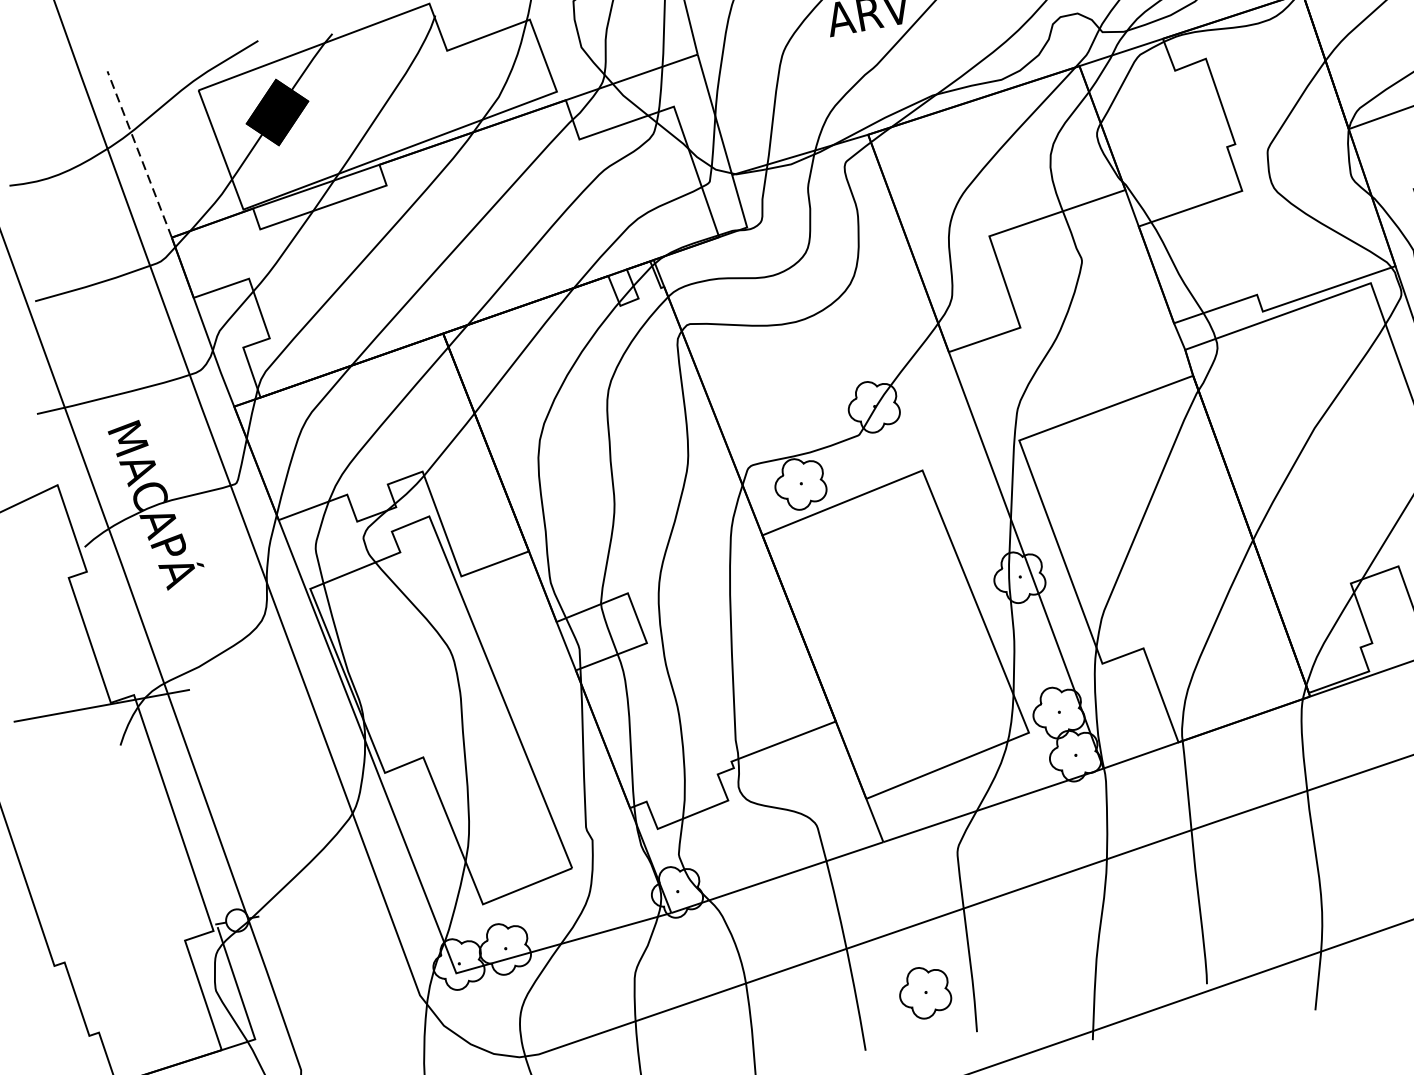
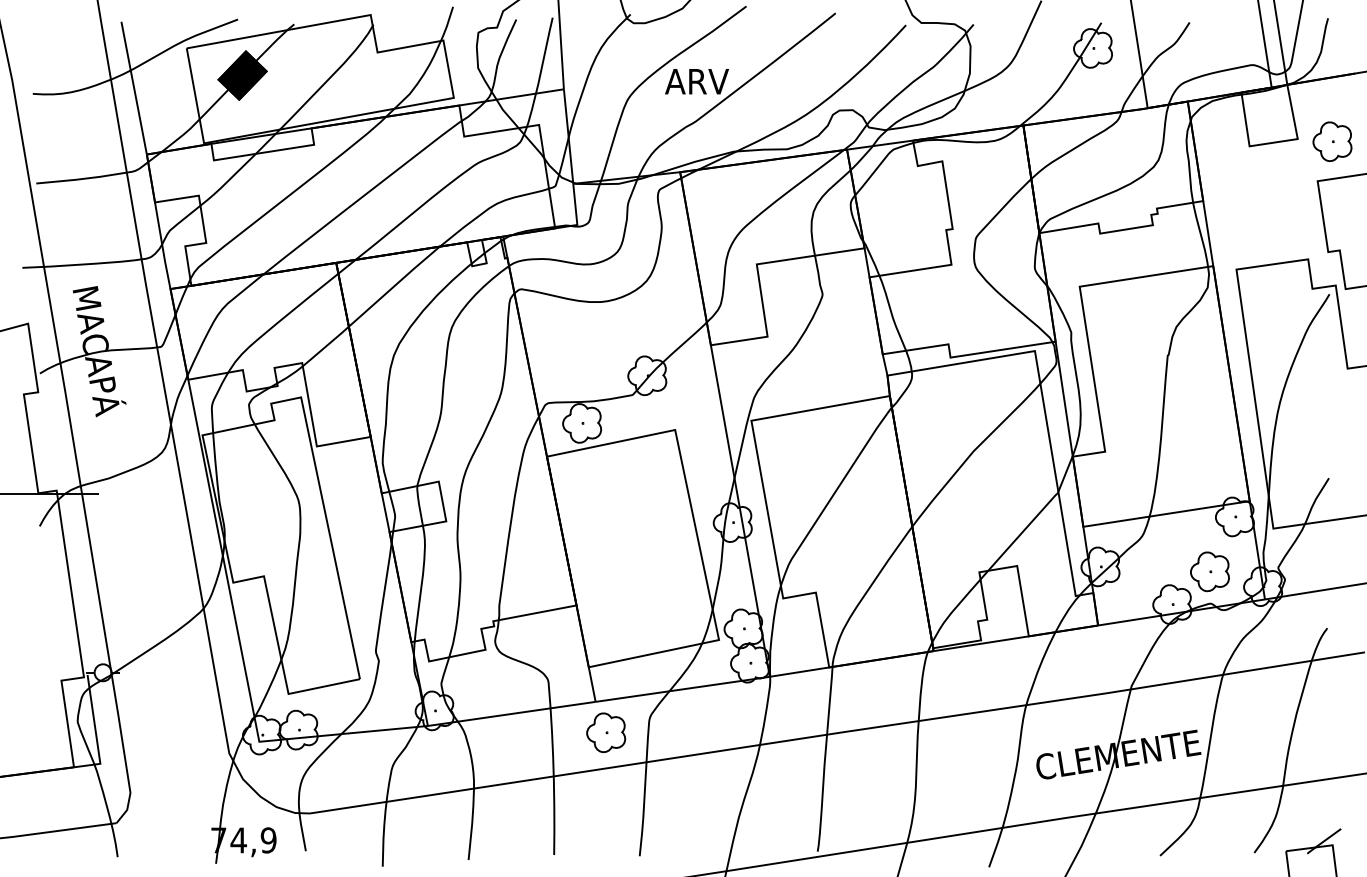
line: (140, 154) -> (134, 88), dashed -> solid
part: (925, 992) -> (606, 732), moved

